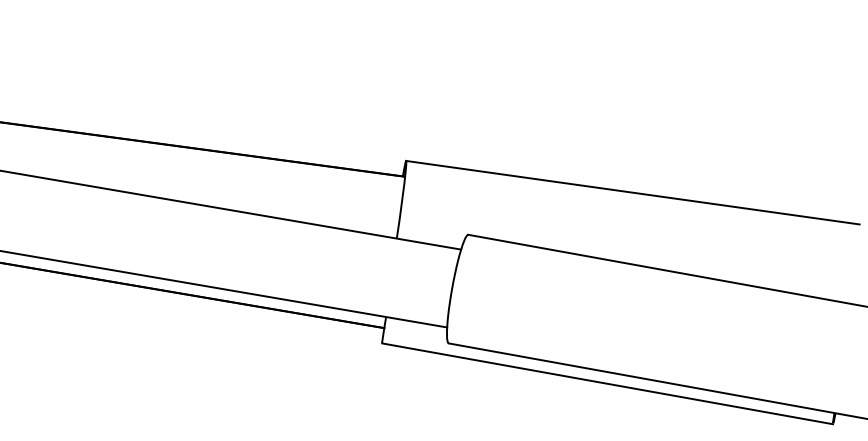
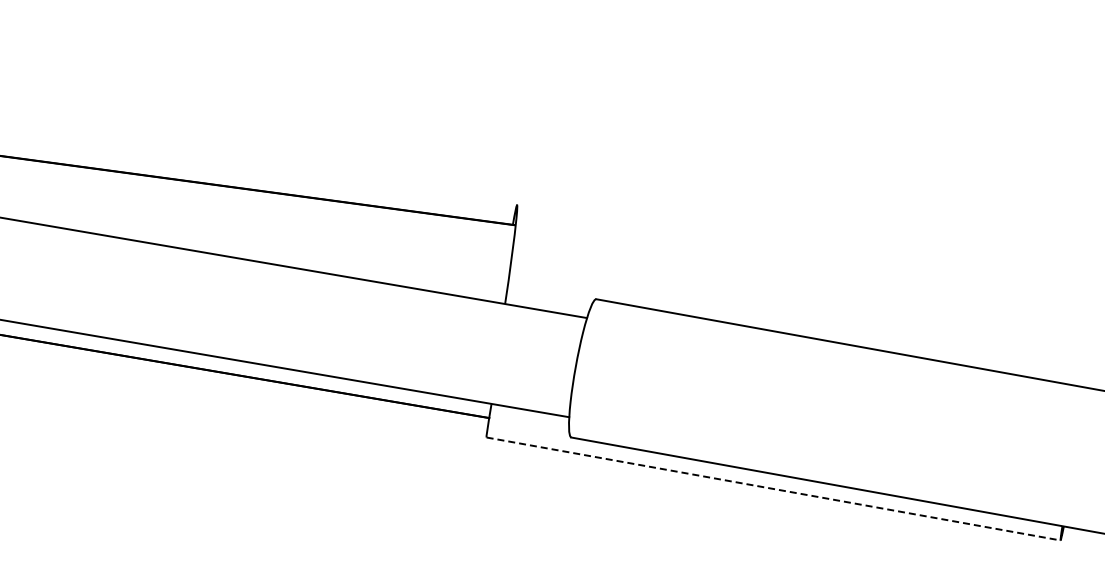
line: (632, 192) -> (805, 245), removed
line: (607, 383) -> (773, 488), solid -> dashed

